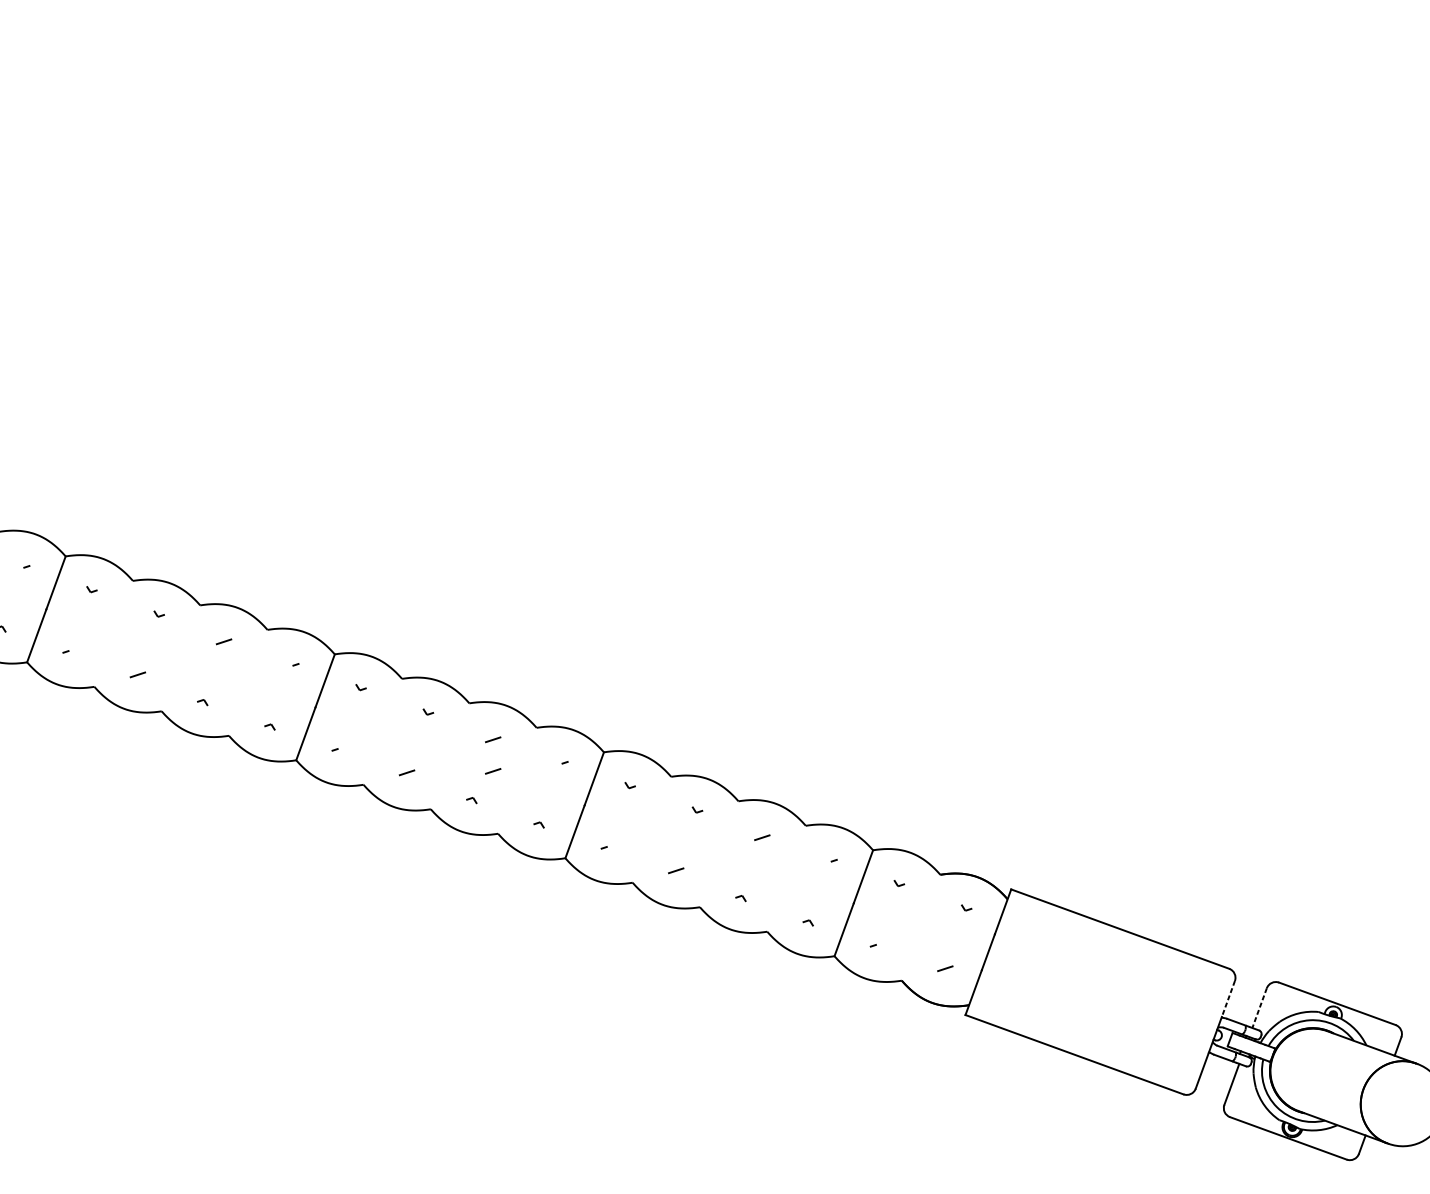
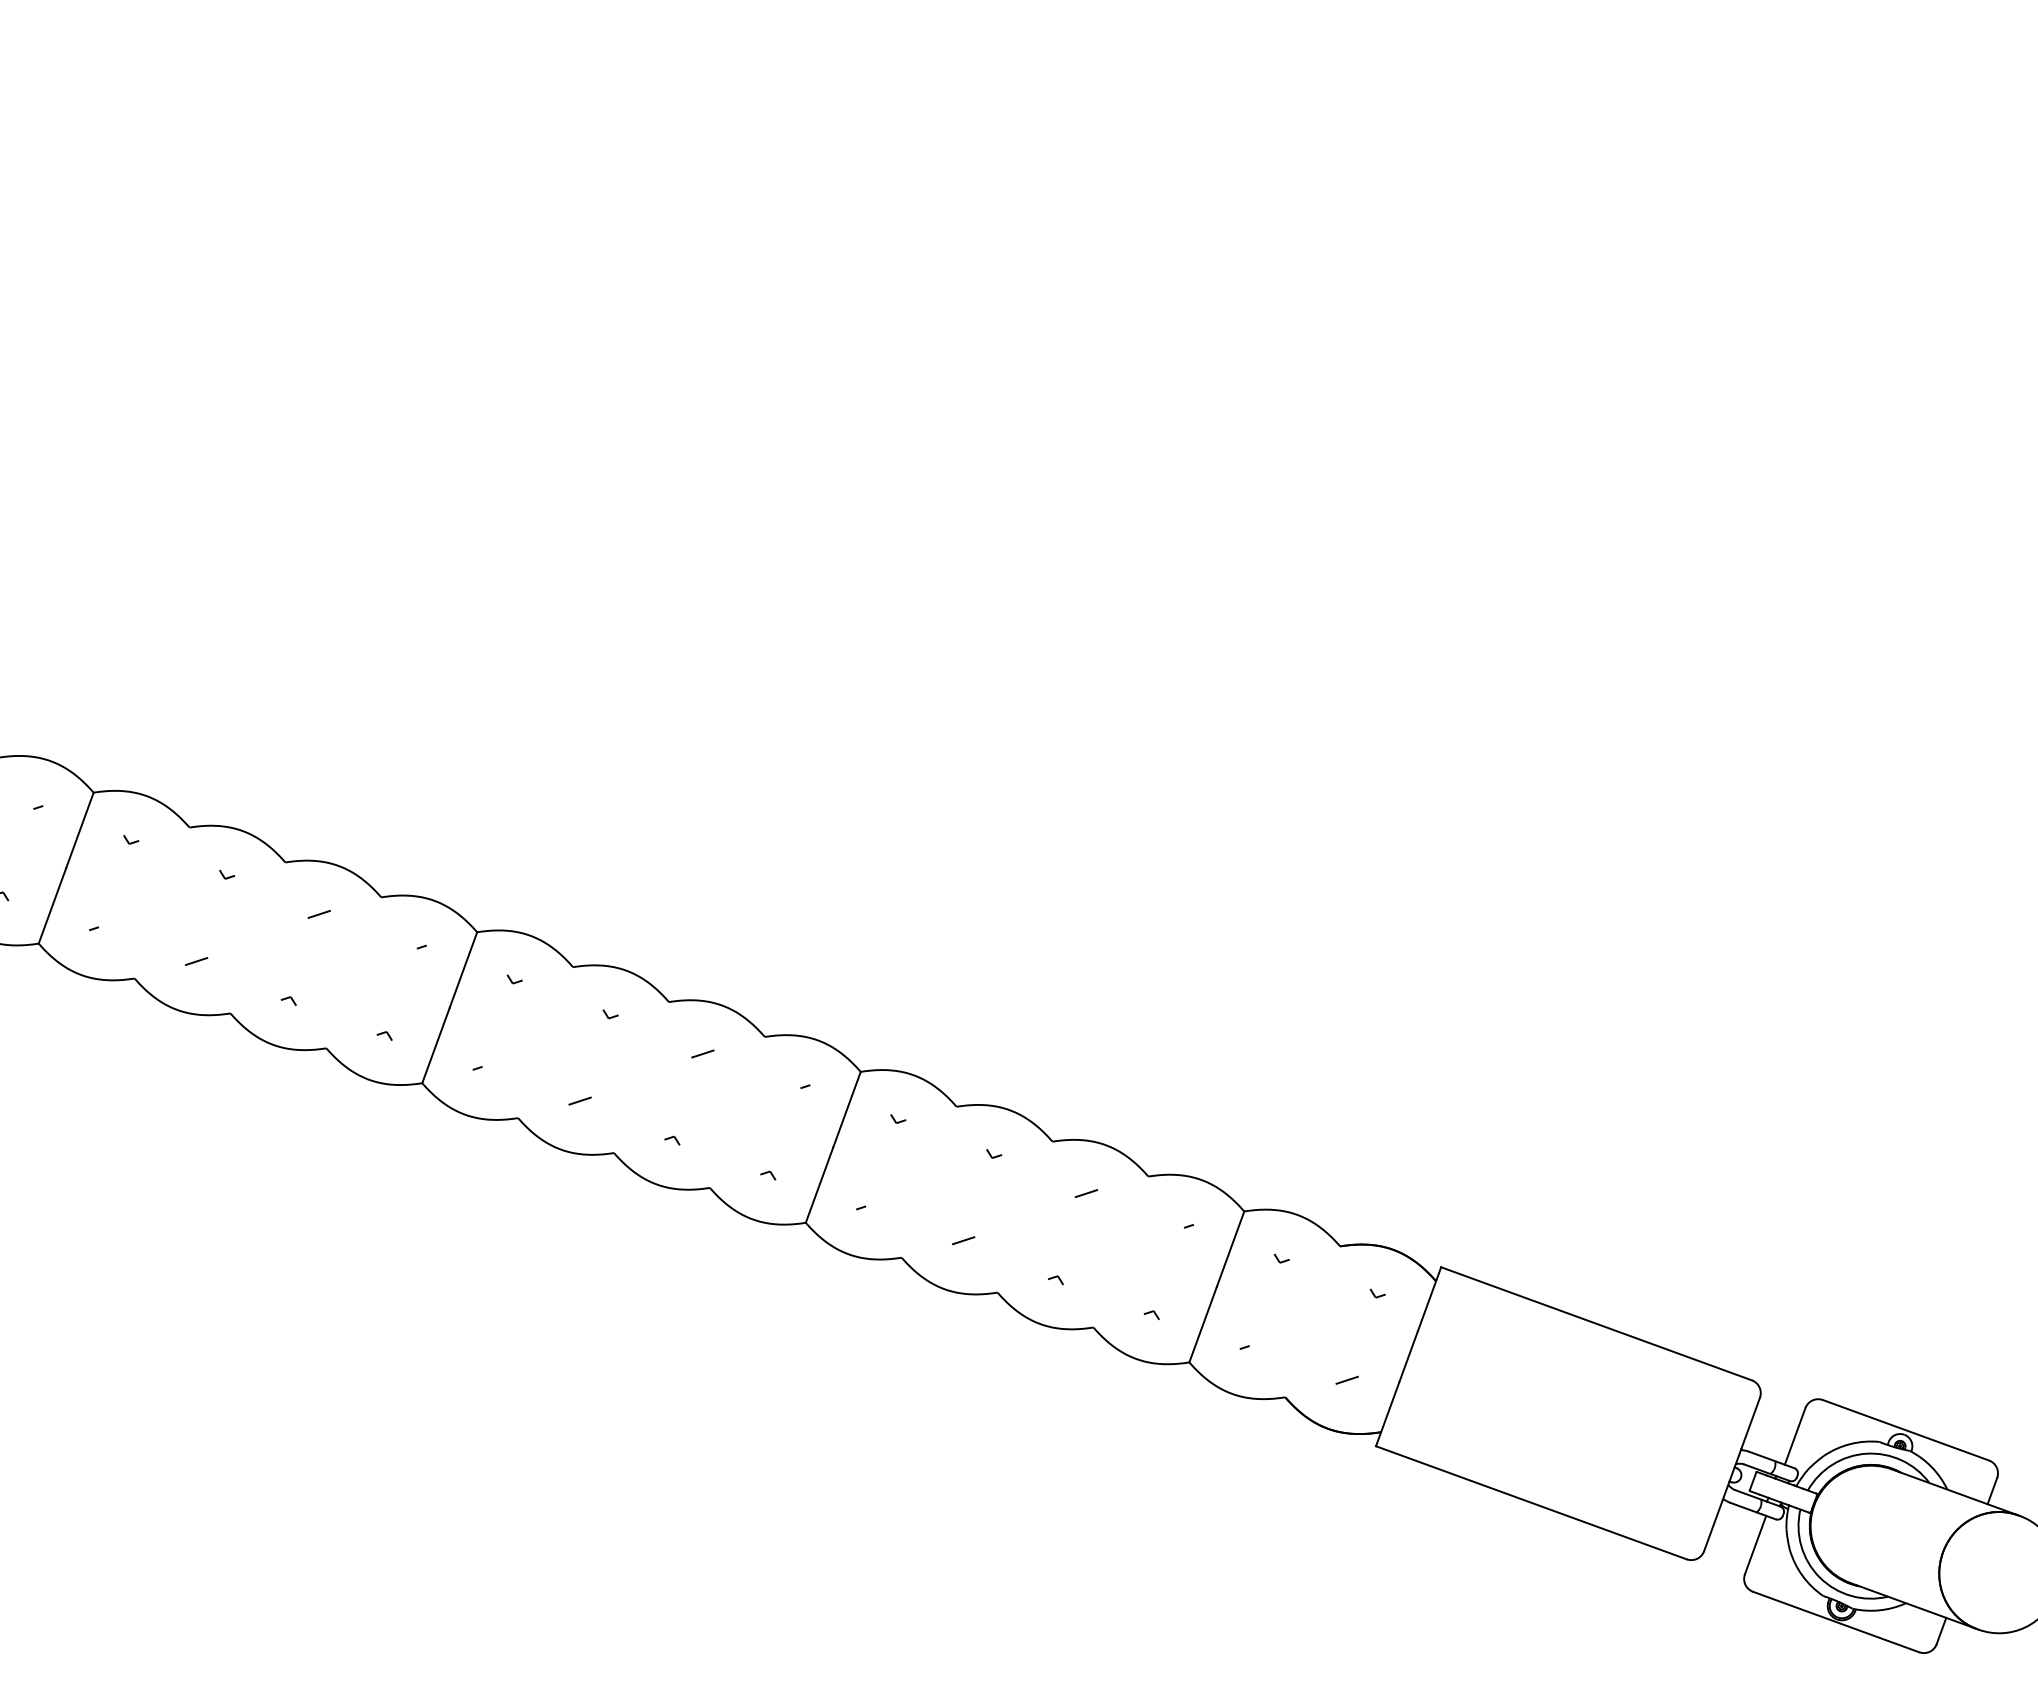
line: (492, 771) -> (702, 1098), removed
line: (1228, 999) -> (1750, 1423), dashed -> solid
line: (1259, 1008) -> (1794, 1436), dashed -> solid

